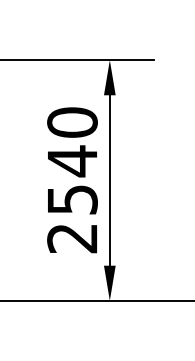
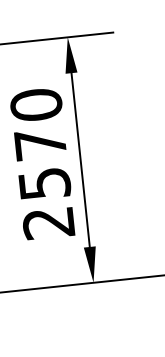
text: (72, 161) -> (40, 144), 2540 -> 2570

